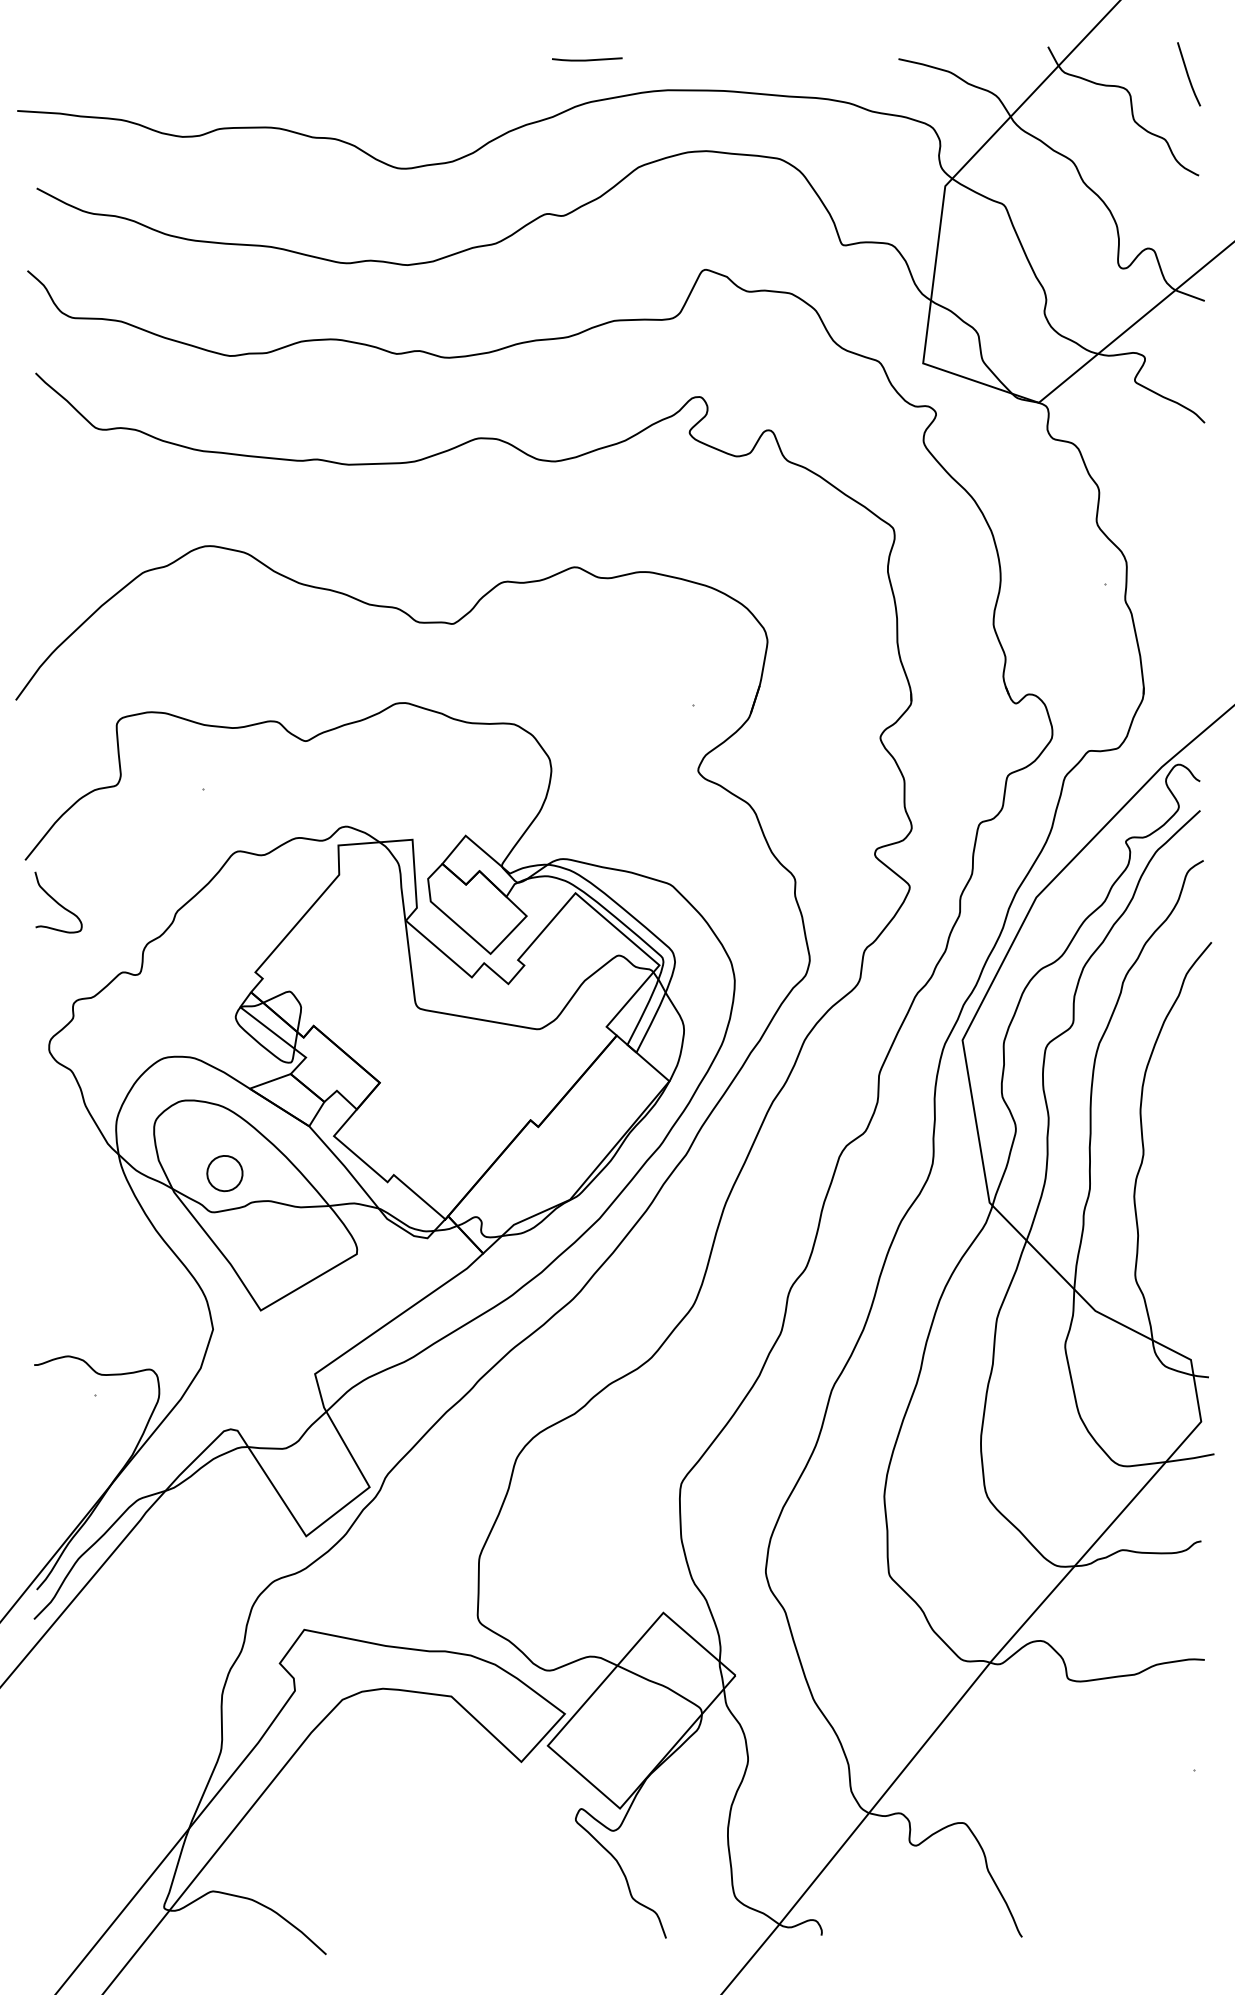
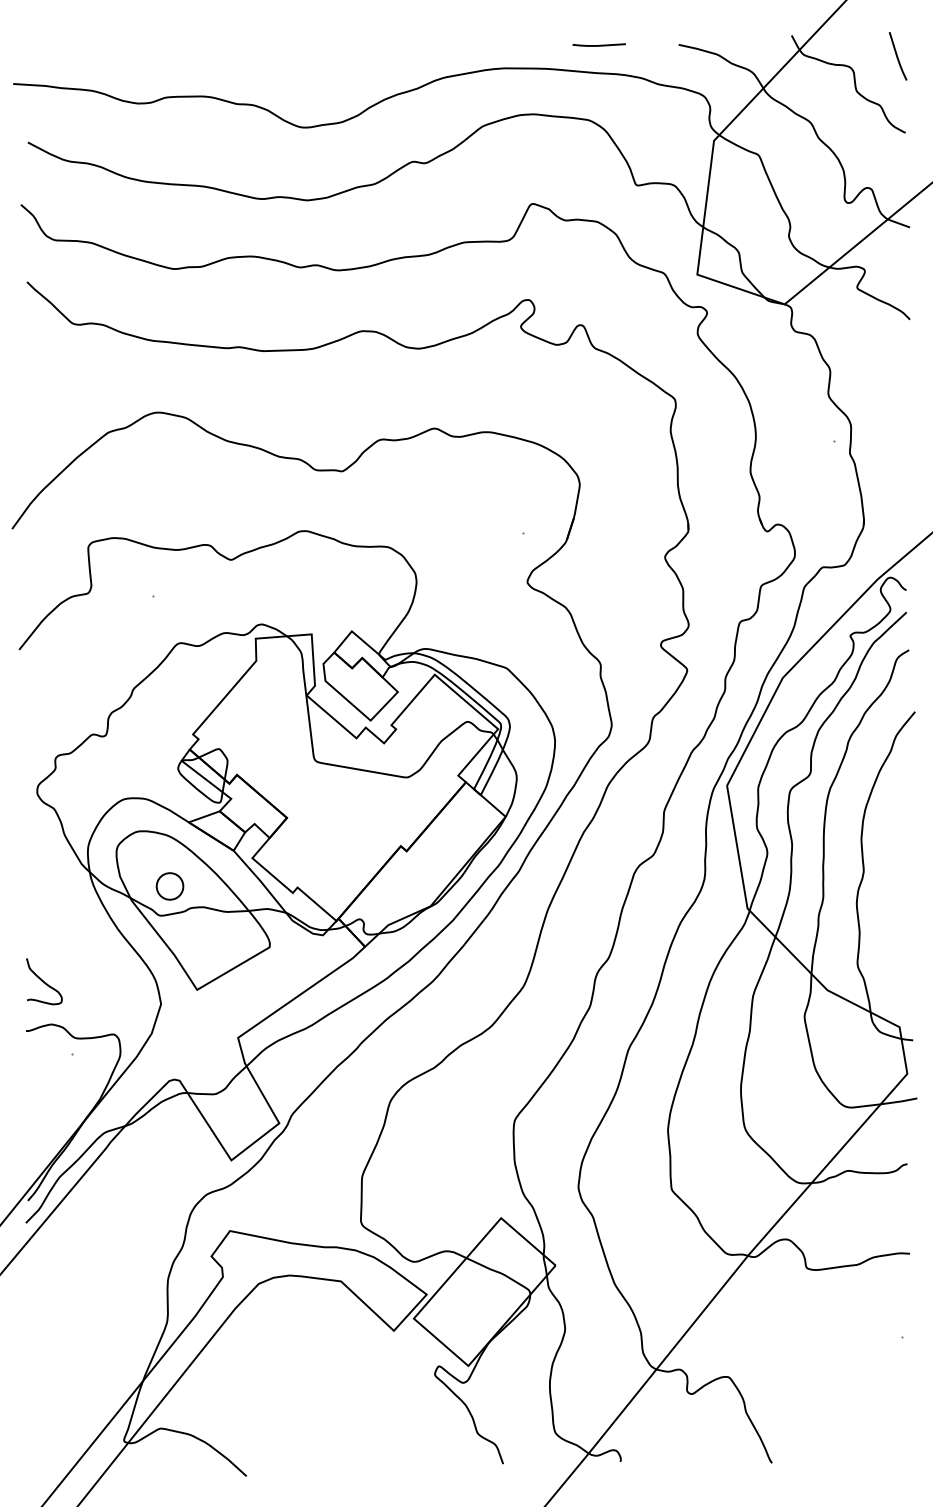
line: (587, 59) -> (599, 45), moved
curve: (58, 902) -> (44, 981), moved

